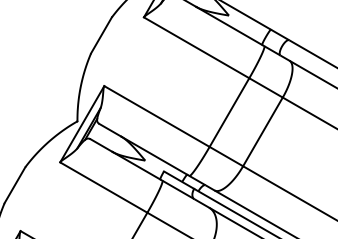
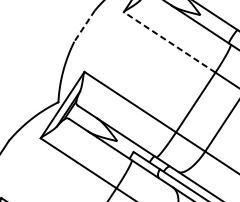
line: (101, 35) -> (84, 26), solid -> dashed
line: (196, 47) -> (169, 42), solid -> dashed

